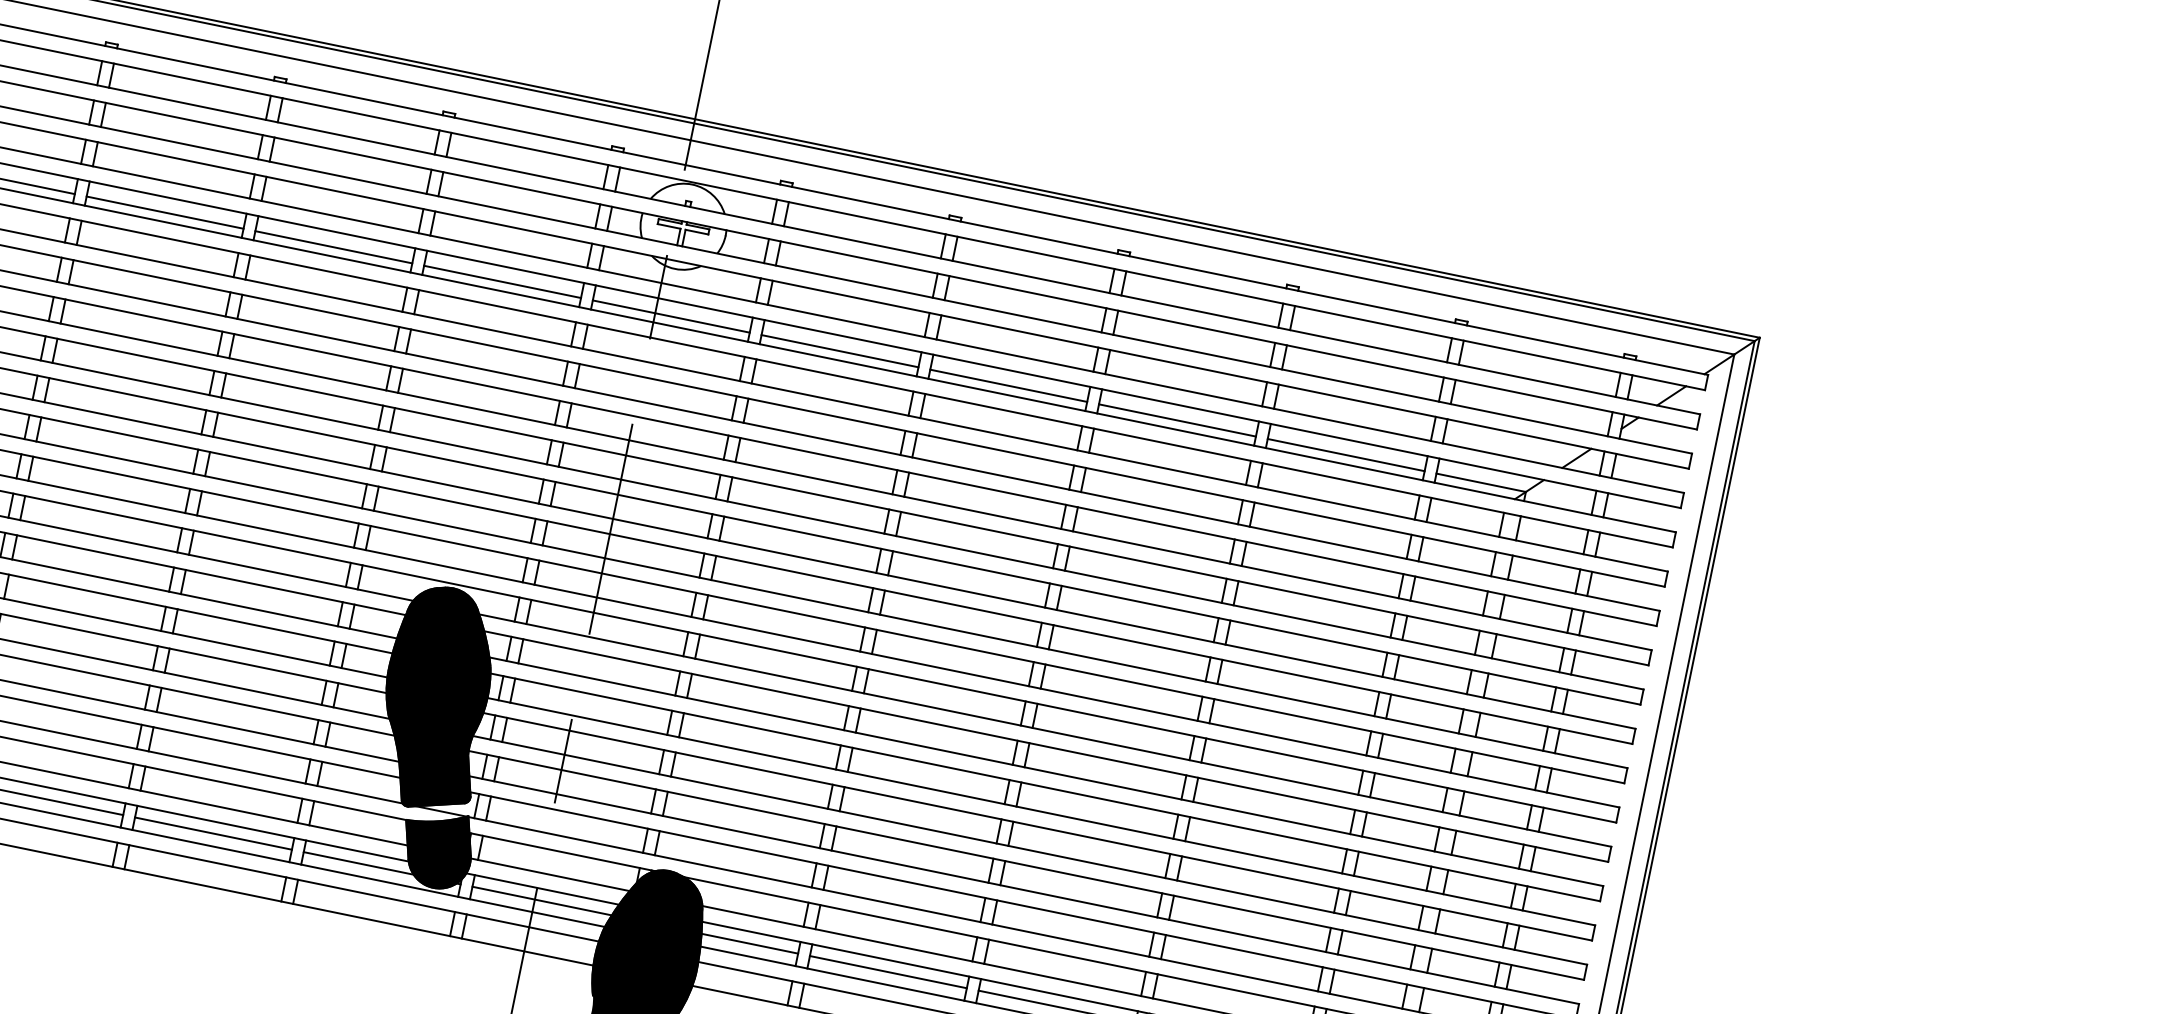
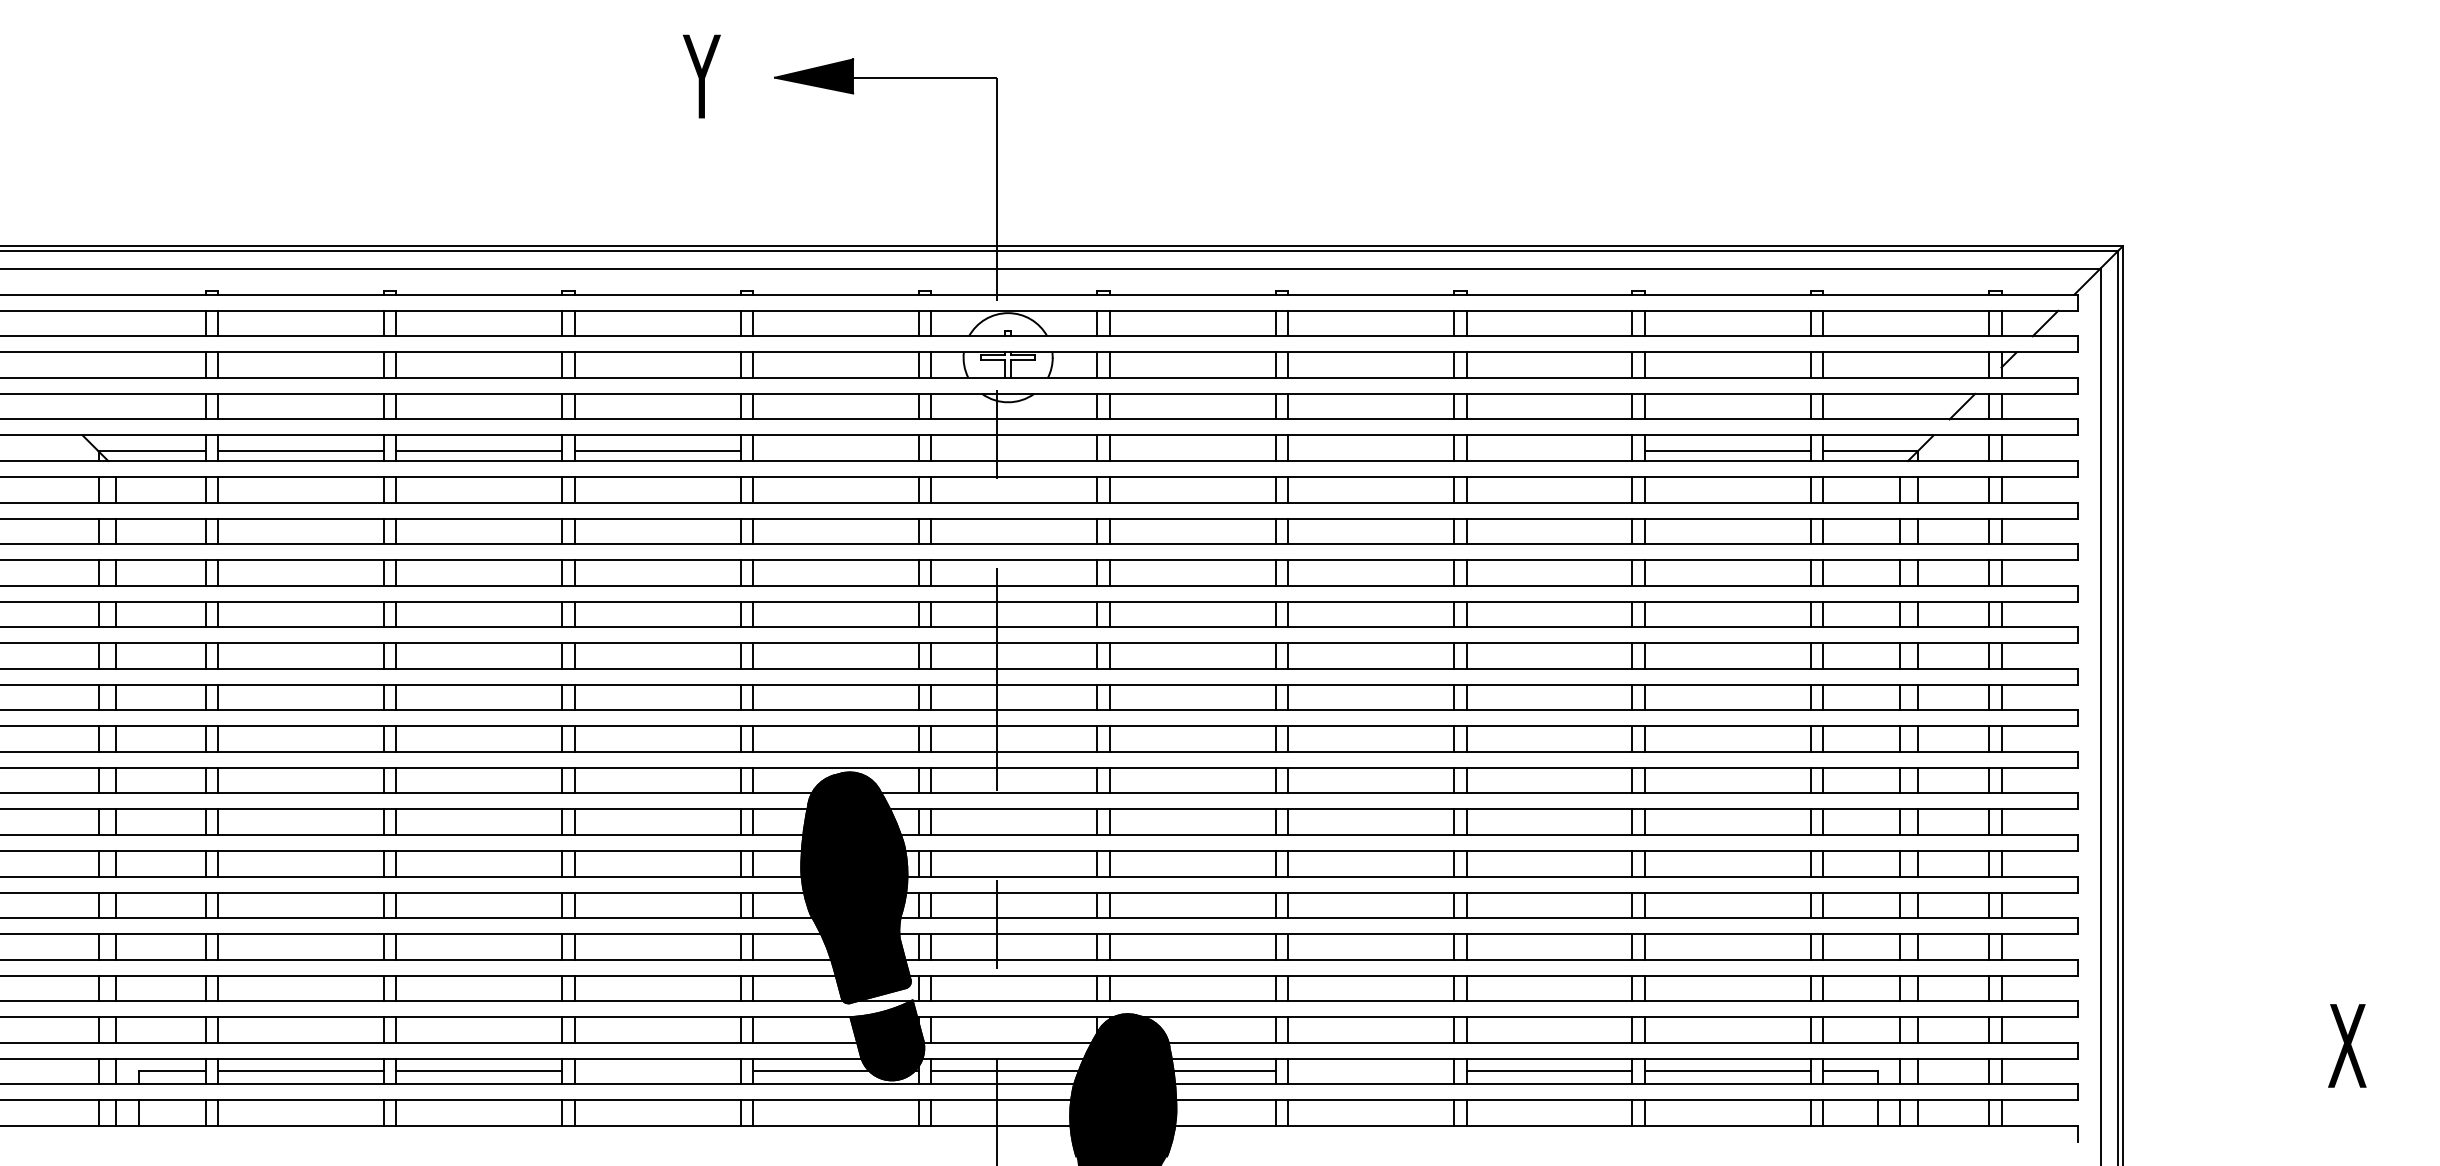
line: (502, 281) -> (835, 451), removed
line: (671, 316) -> (1014, 451), removed
line: (839, 351) -> (1192, 451), removed
line: (1009, 386) -> (1371, 451), removed
line: (1177, 420) -> (1549, 451), removed
line: (213, 833) -> (657, 1071), removed
line: (888, 972) -> (1371, 1071), removed

